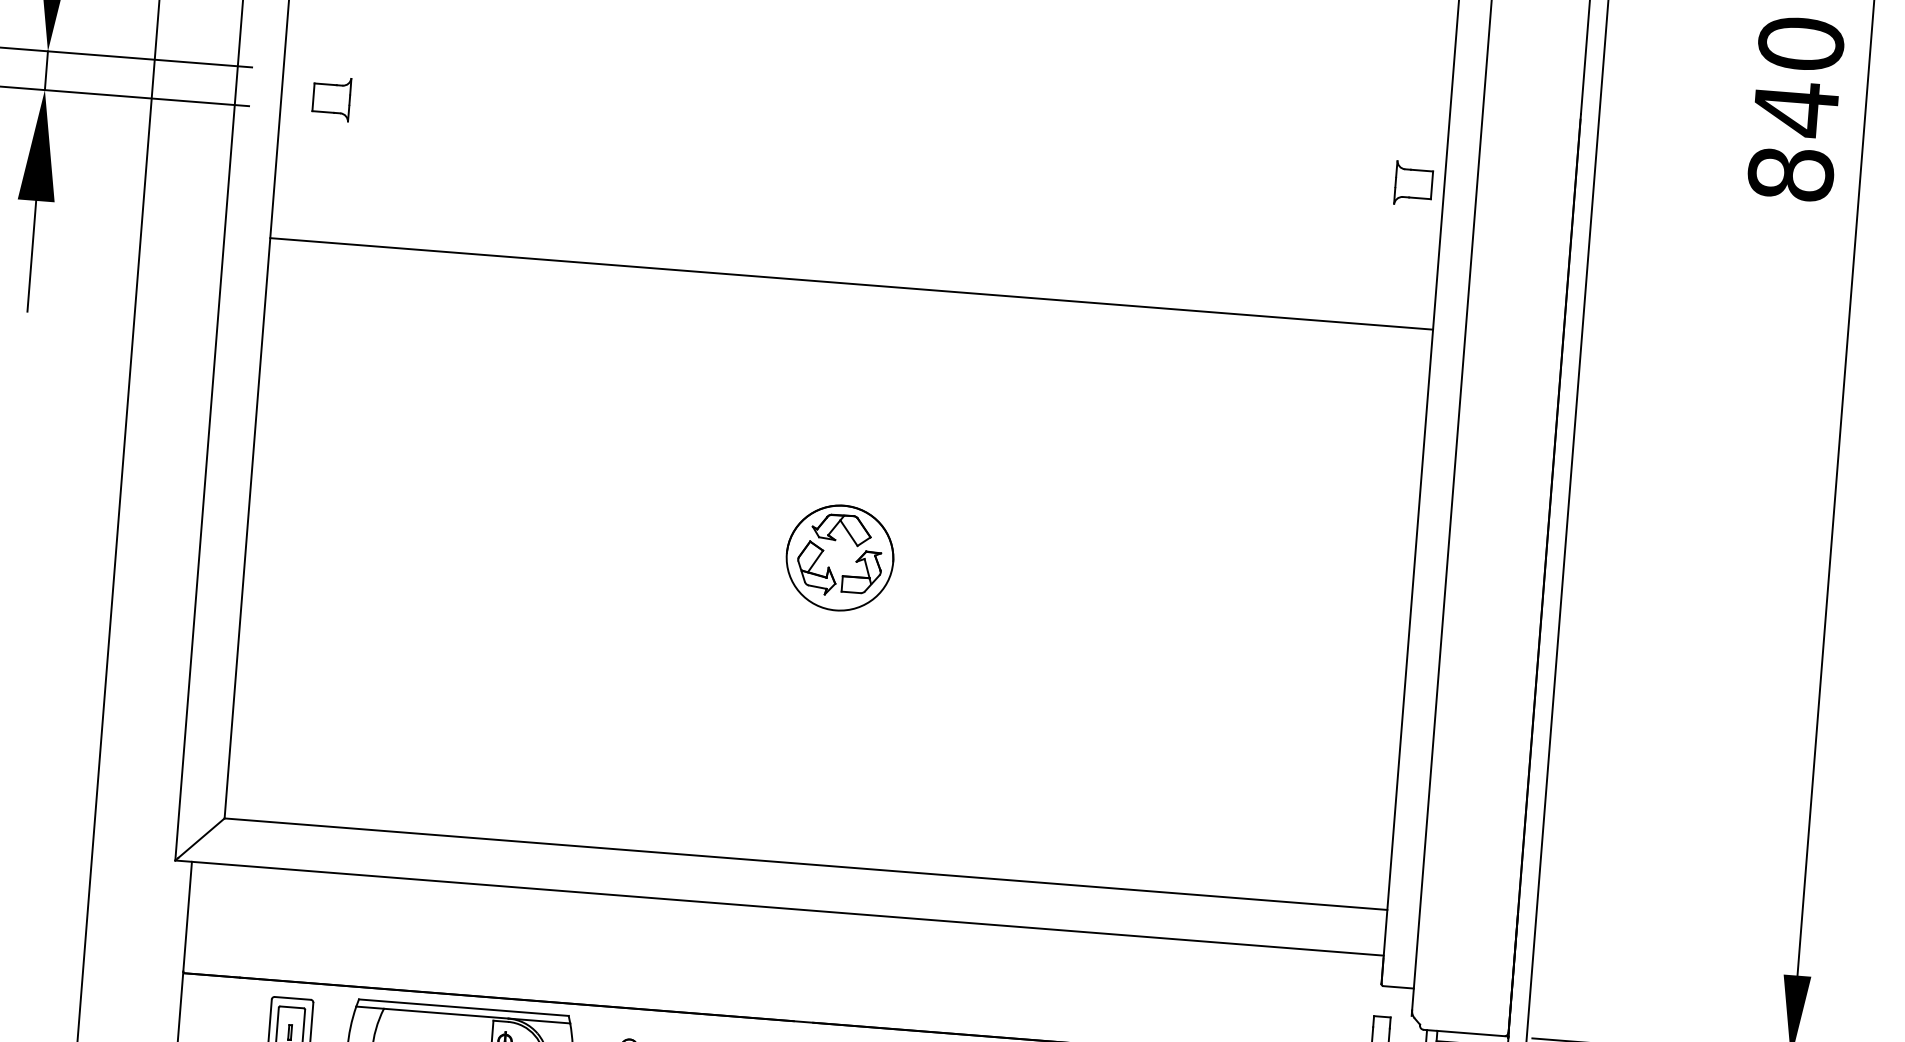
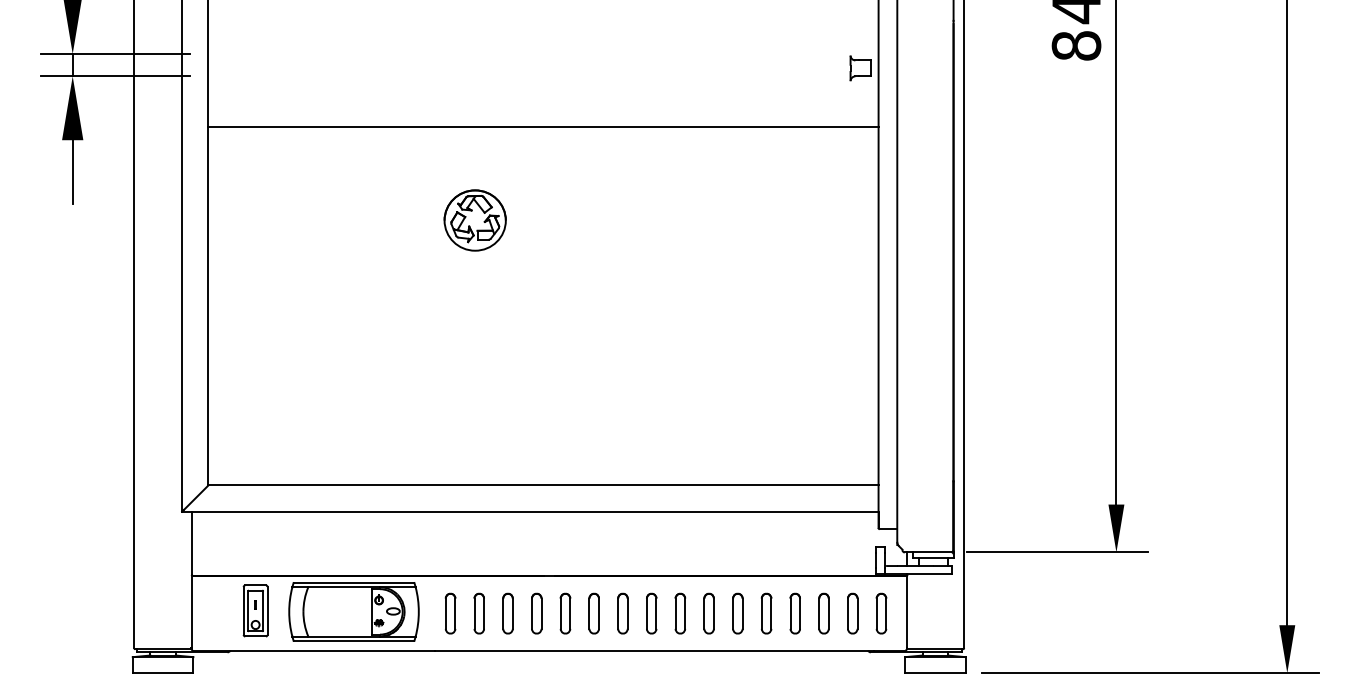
part: (331, 98) -> (237, 68), removed
line: (851, 284) -> (543, 127), moved
part: (838, 557) -> (474, 220), moved

